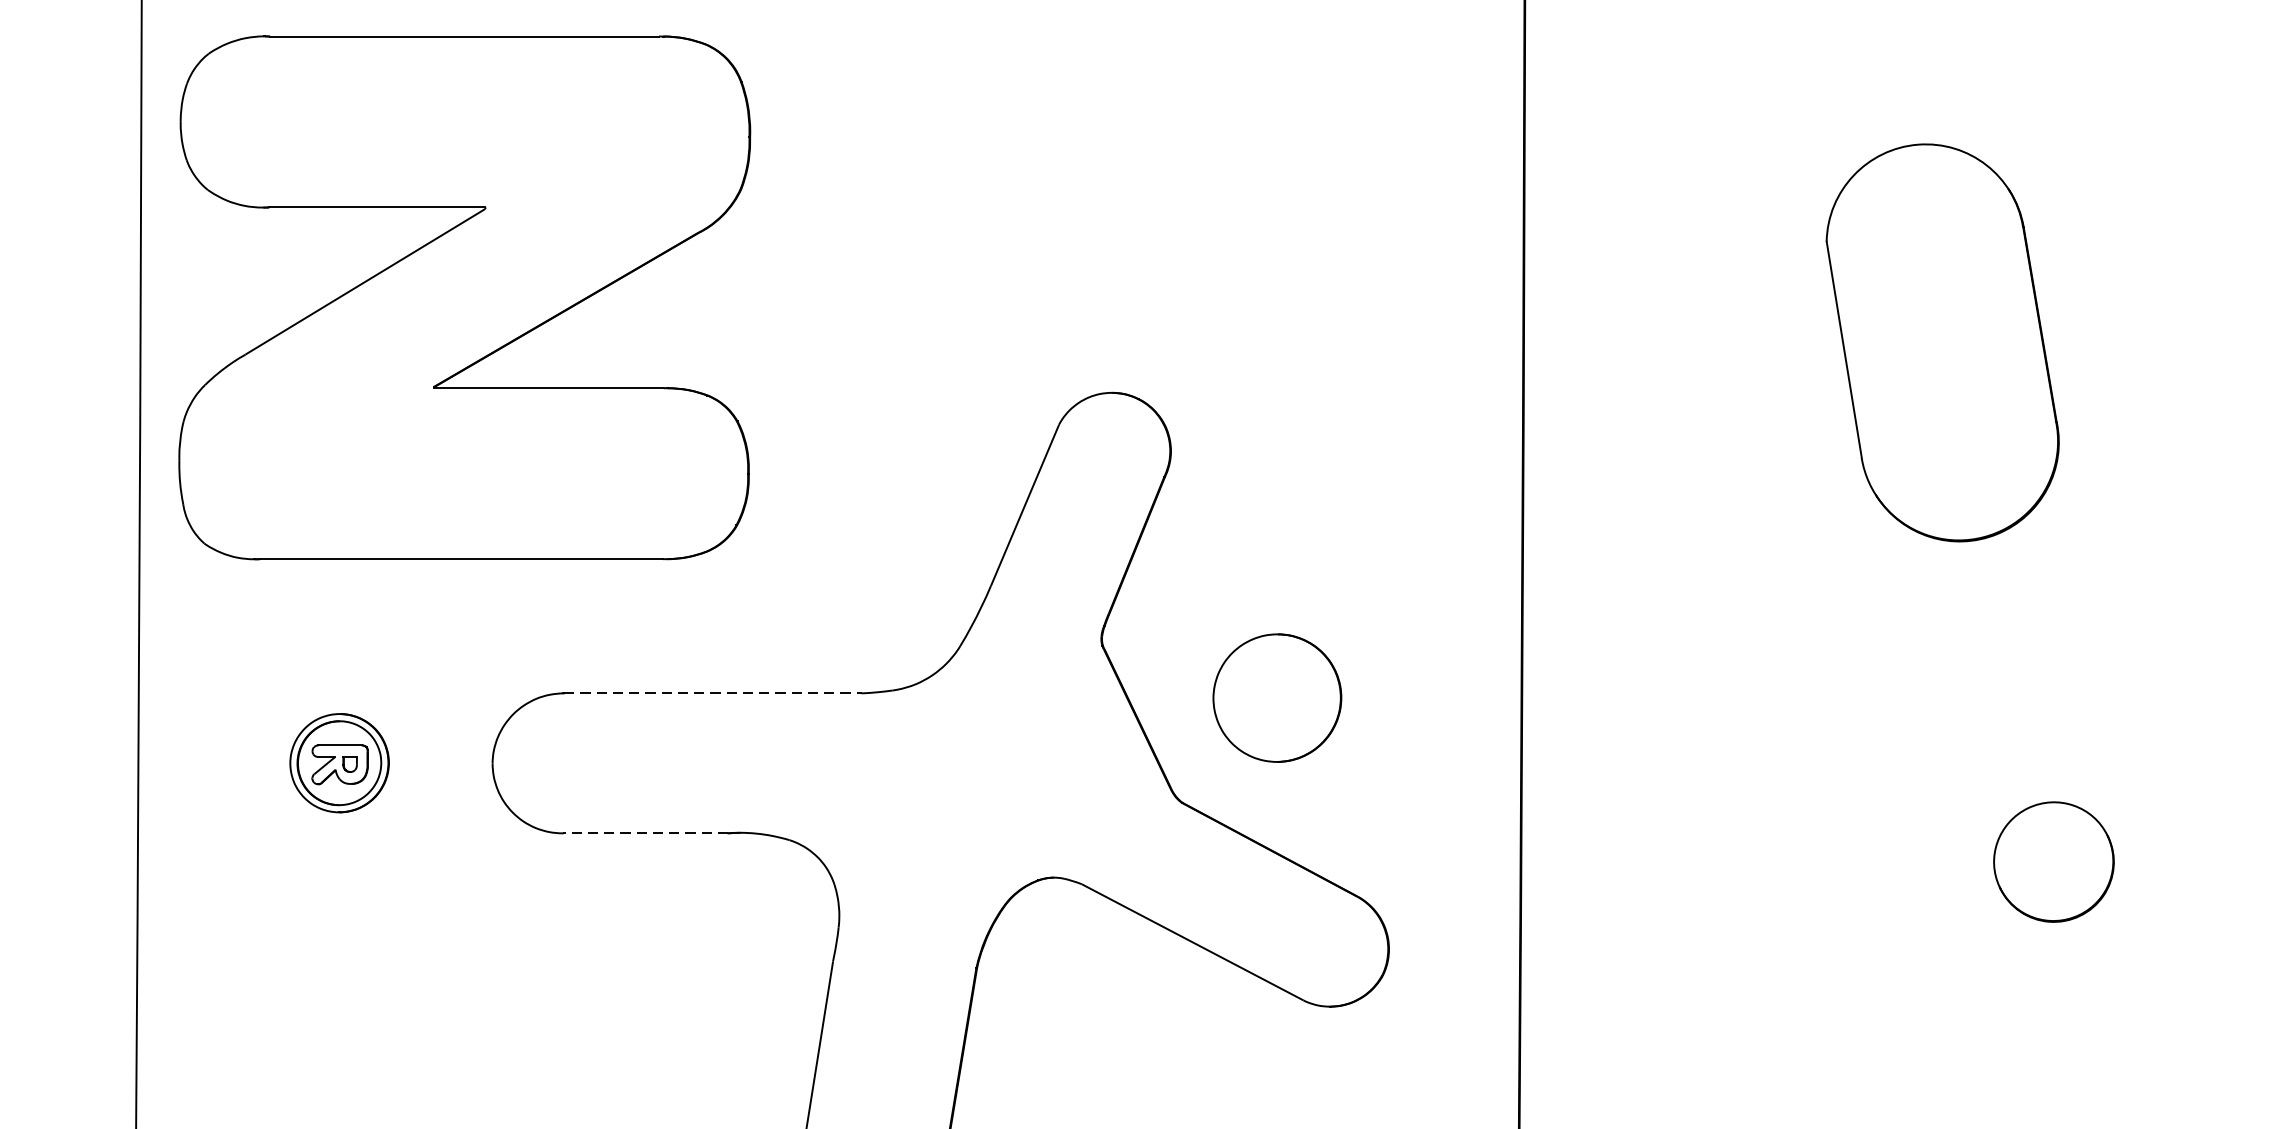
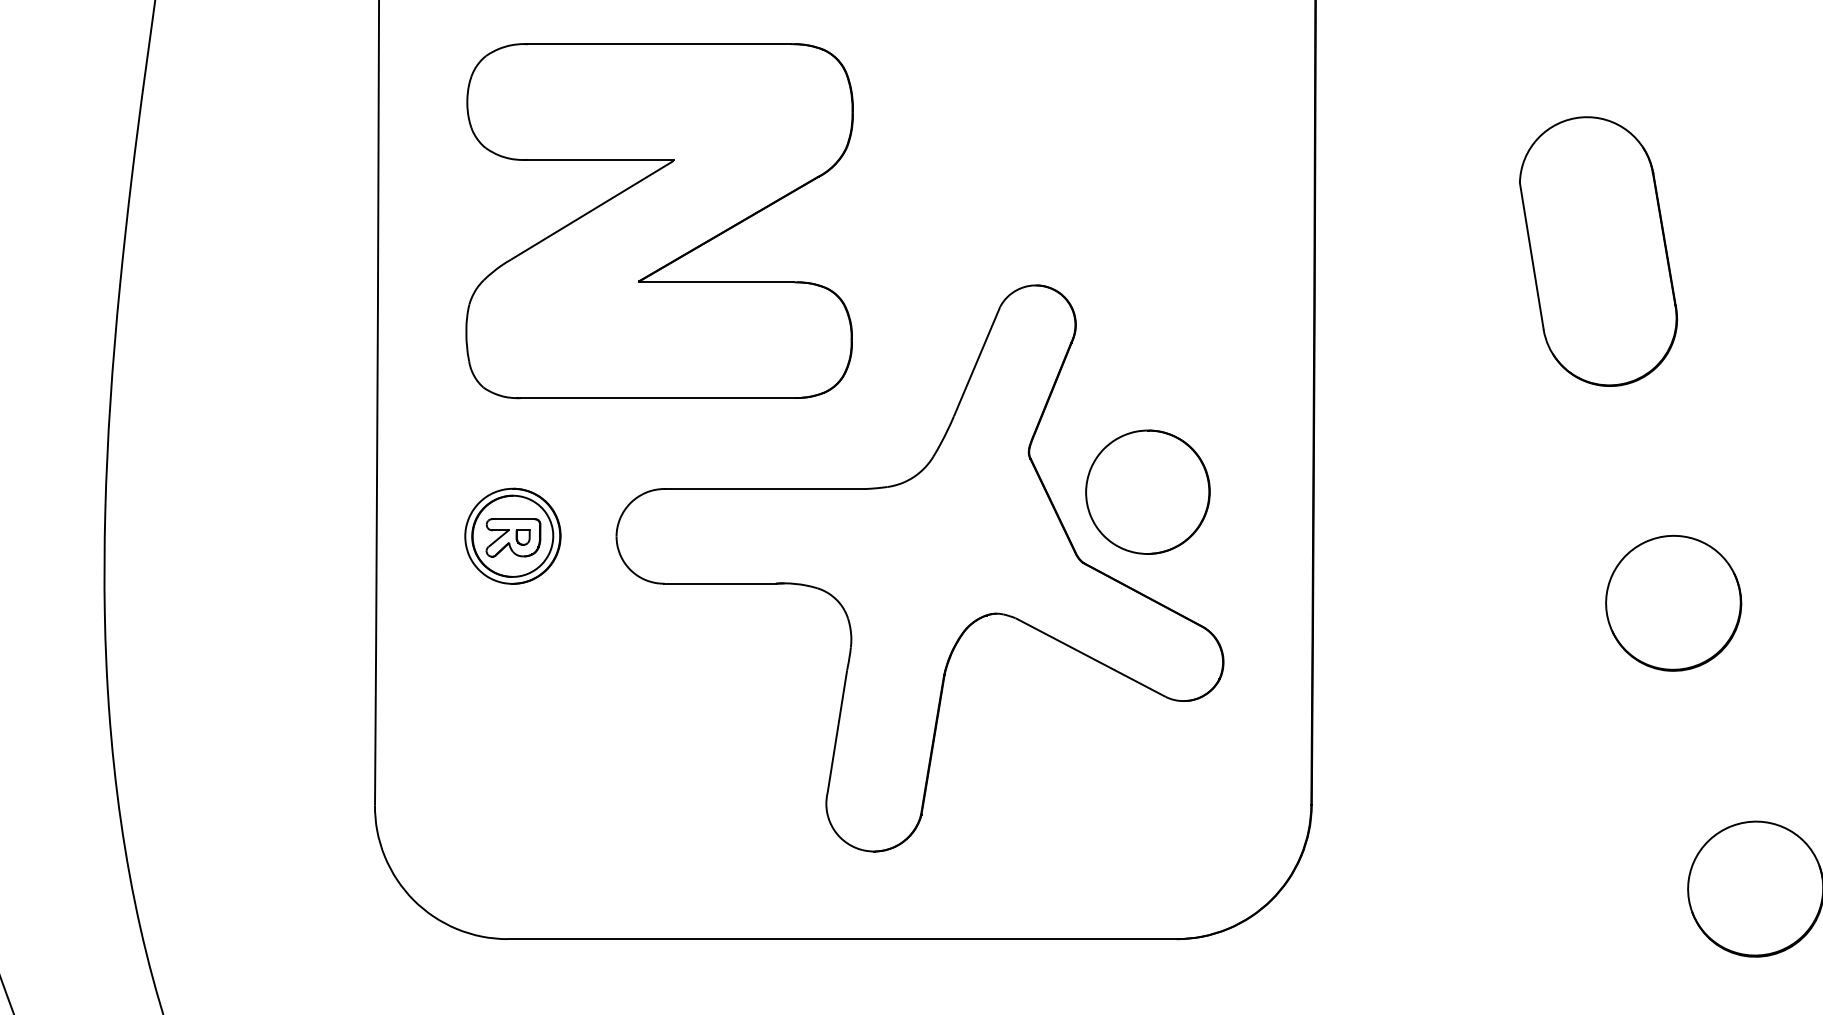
part: (464, 298) -> (659, 221), moved
line: (712, 692) -> (765, 488), dashed -> solid
part: (1276, 697) -> (1147, 491), size x1.43
part: (338, 762) -> (512, 535), size x1.43
line: (646, 833) -> (720, 583), dashed -> solid
part: (2053, 861) -> (1673, 602), size x1.67

